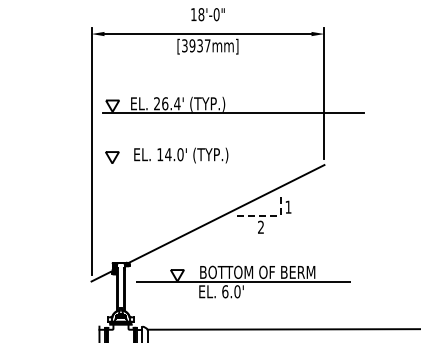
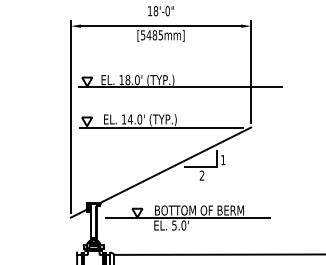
text: (196, 45) -> (152, 35), [3937mm] -> [5485mm]
text: (167, 103) -> (129, 79), 26.4' -> 18.0'
line: (208, 165) -> (161, 127), added
line: (270, 215) -> (209, 166), dashed -> solid
text: (225, 291) -> (174, 225), 6.0' -> 5.0'

